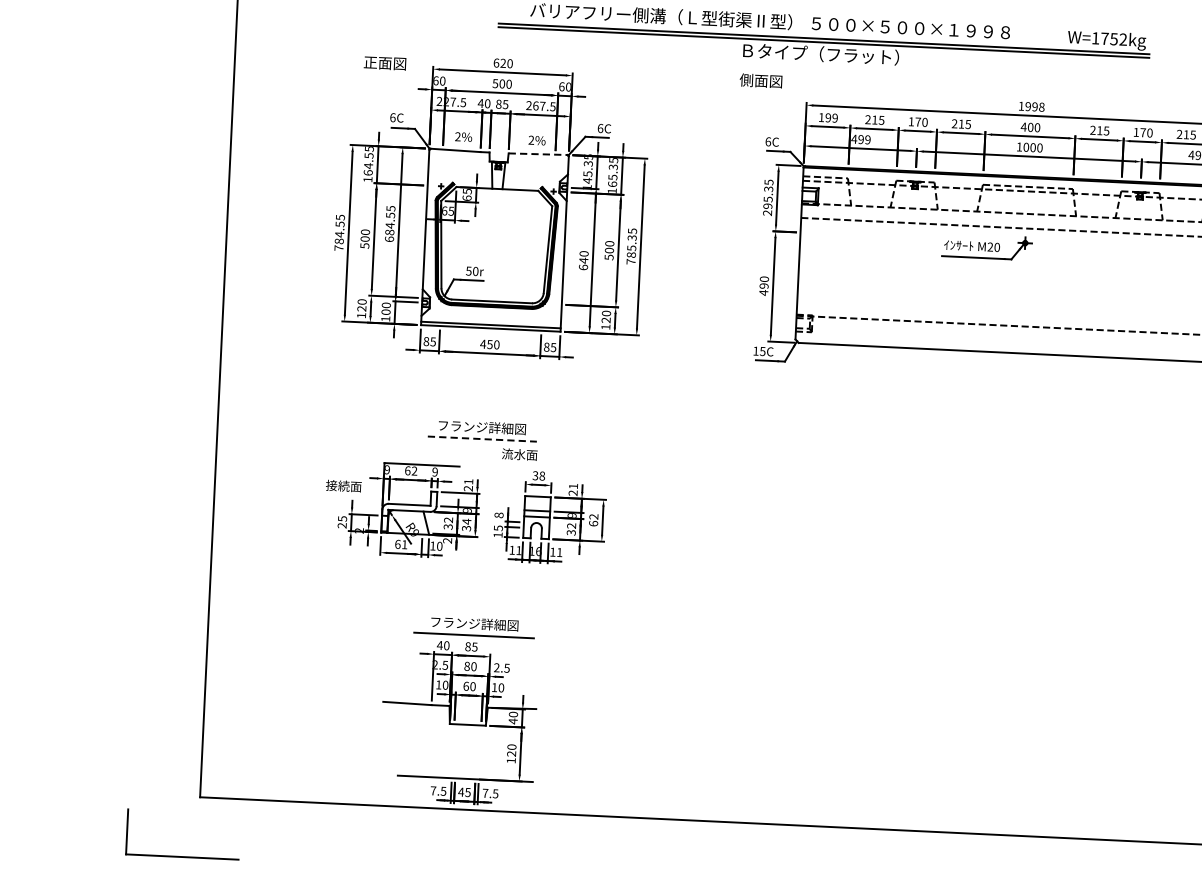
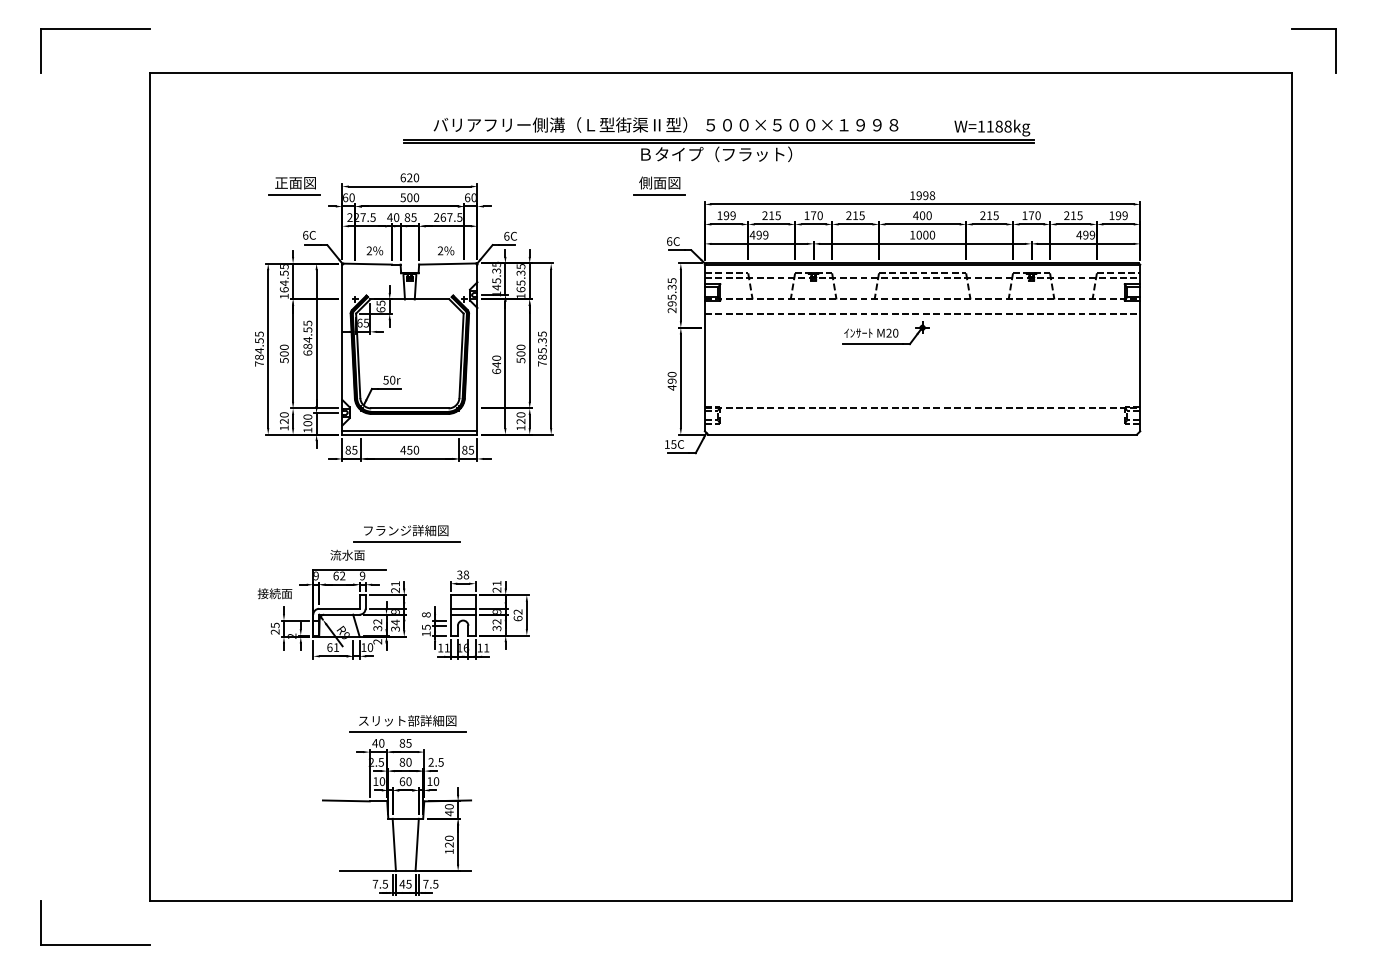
text: (1113, 39) -> (998, 126), W=1752kg -> W=1188kg
line: (383, 74) -> (294, 194), added
line: (759, 92) -> (658, 194), added
line: (538, 154) -> (448, 264), dashed -> solid
line: (482, 438) -> (406, 541), dashed -> solid
text: (519, 453) -> (347, 554), moved
text: (474, 623) -> (407, 720), フランジ詳細図 -> スリット部詳細図
line: (453, 750) -> (393, 844), added
line: (477, 751) -> (416, 844), added
part: (182, 856) -> (95, 944), moved

